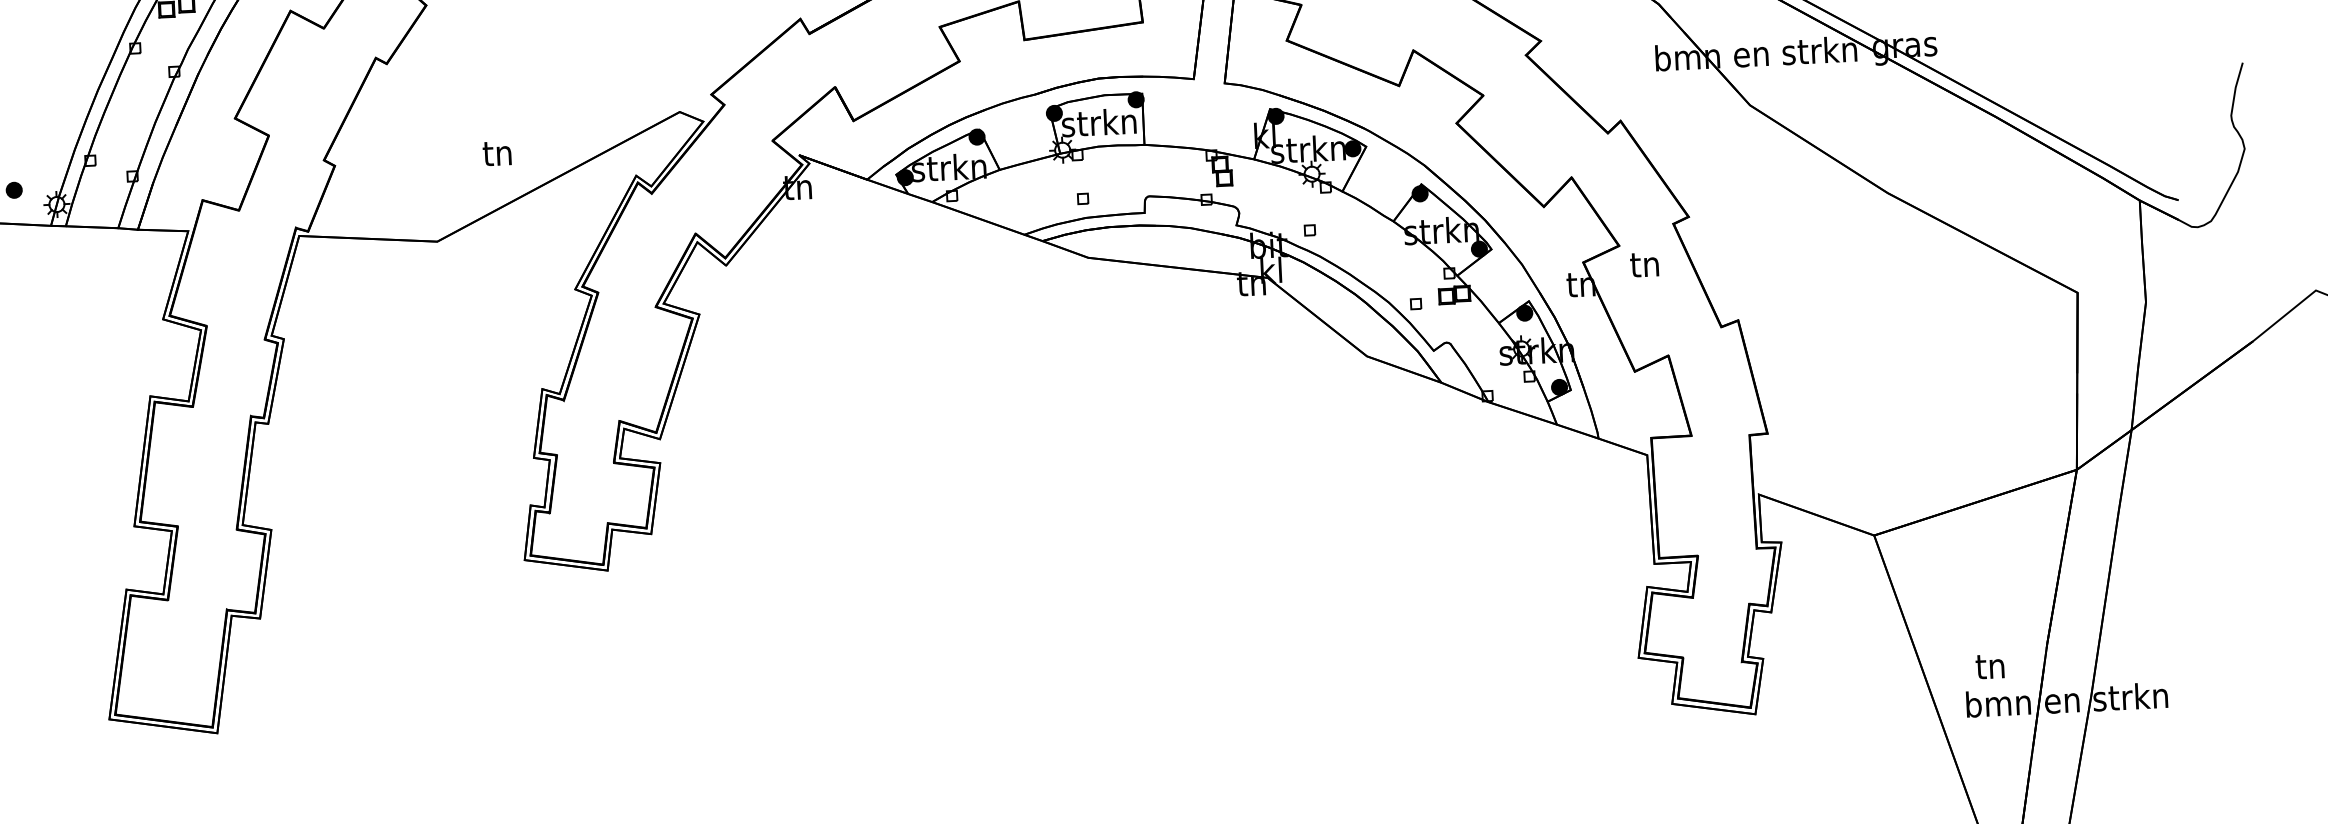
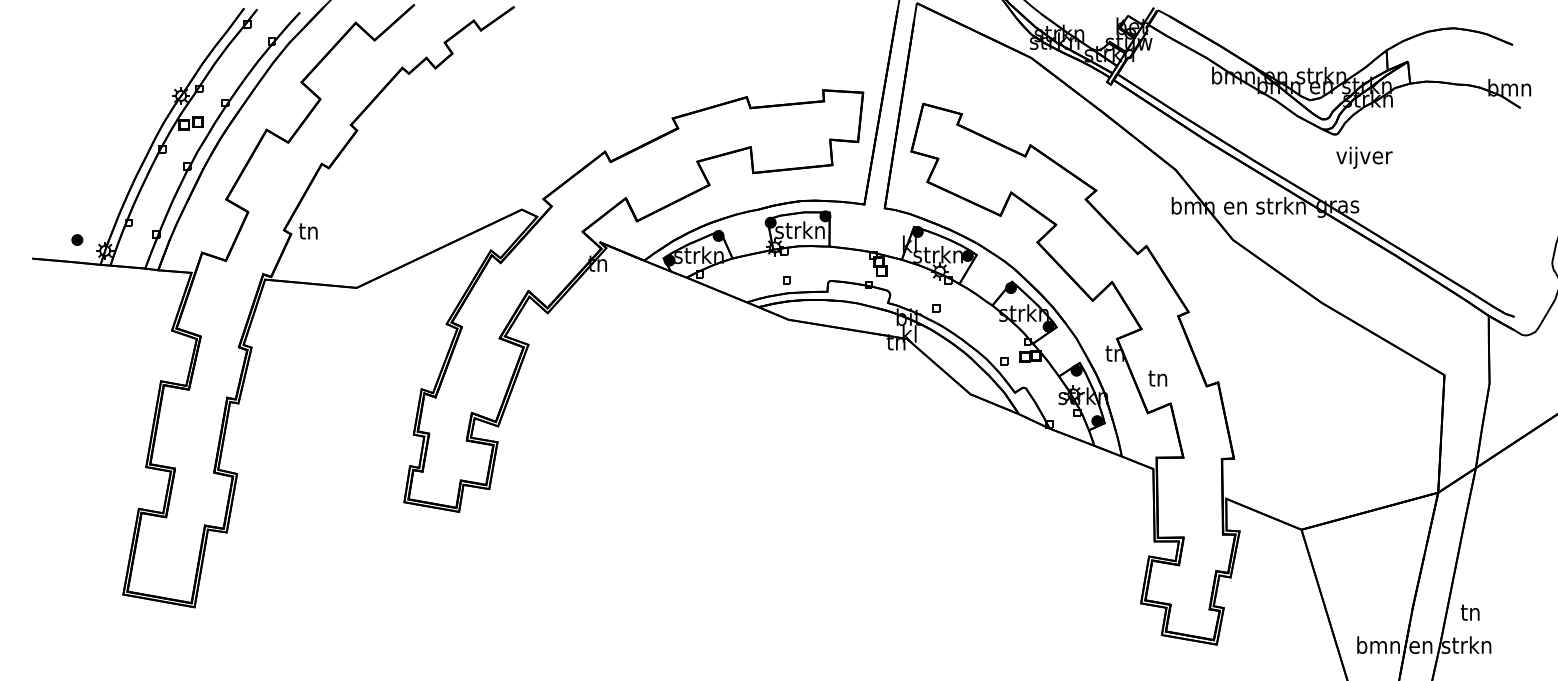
text: (495, 153) -> (307, 231), moved
text: (1644, 264) -> (1157, 378), moved
text: (1989, 666) -> (1469, 612), moved

